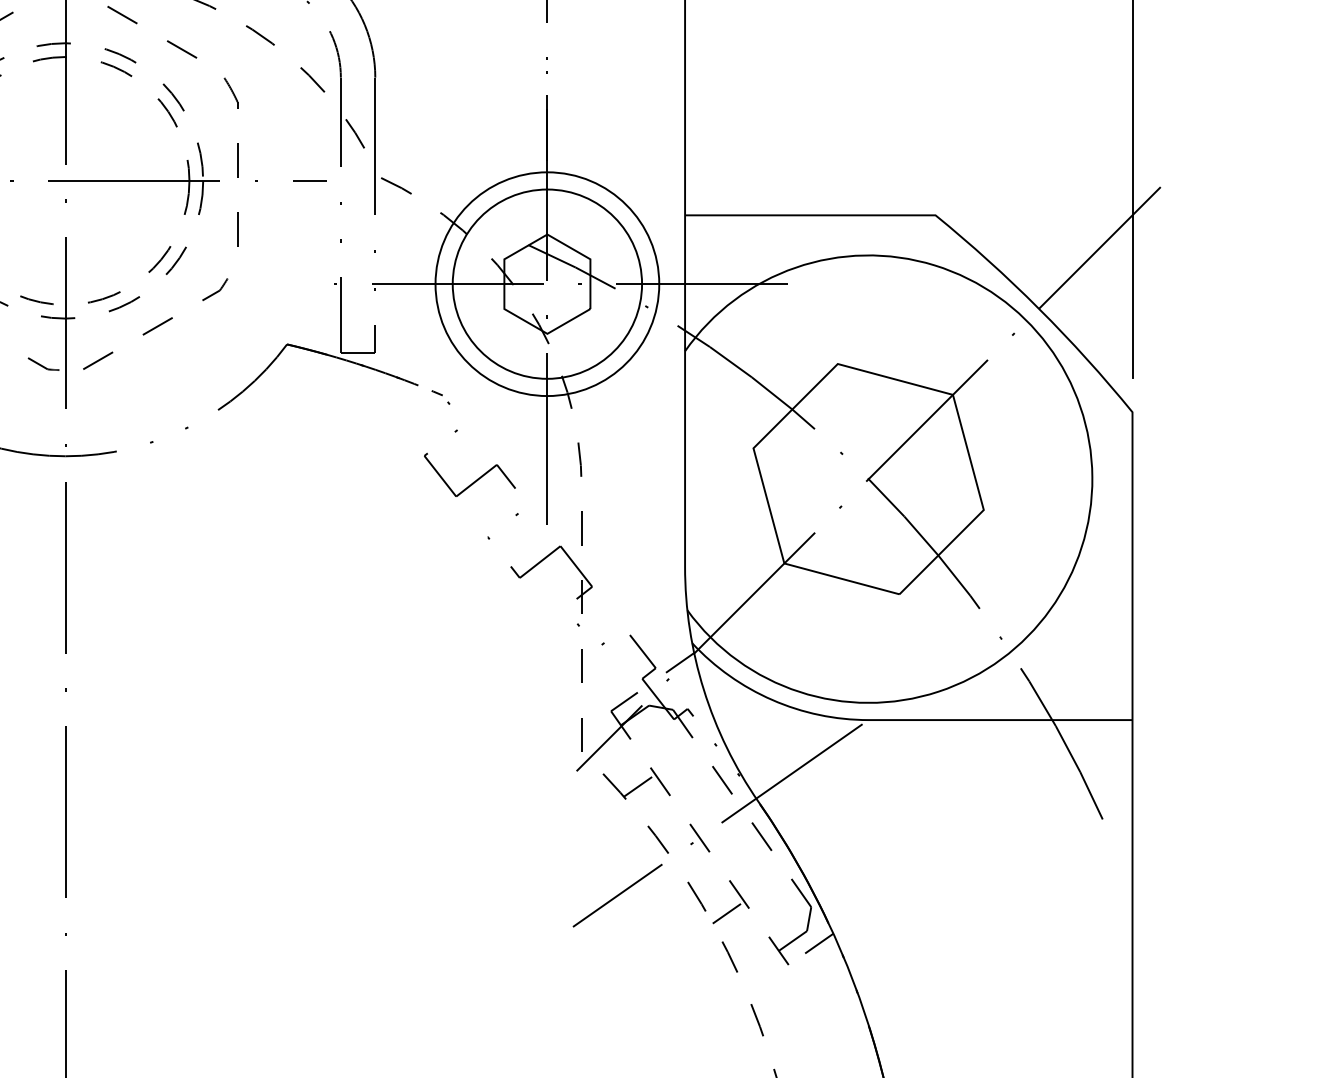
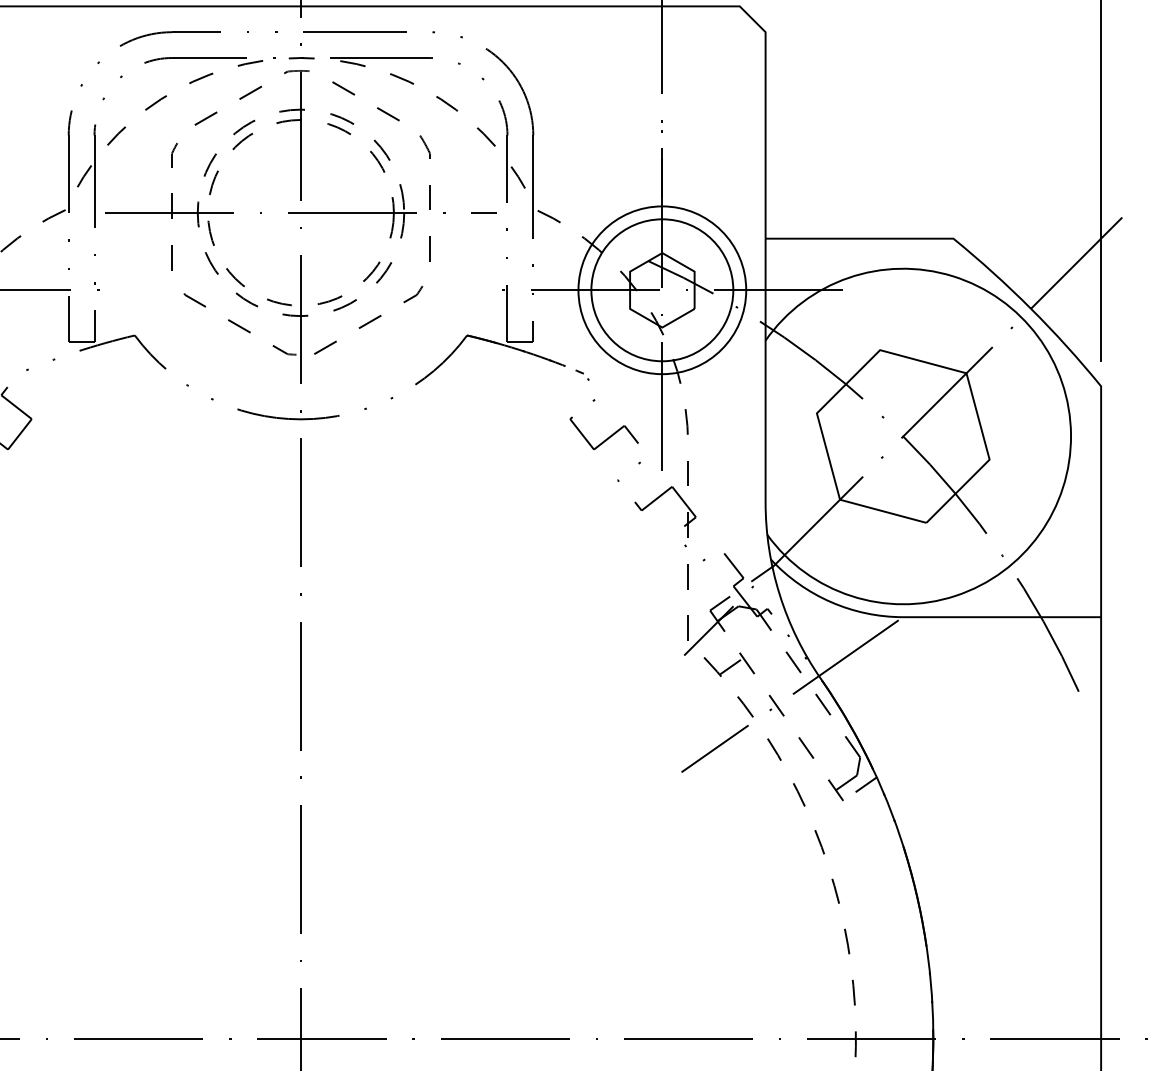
line: (728, 912) -> (798, 761), removed

